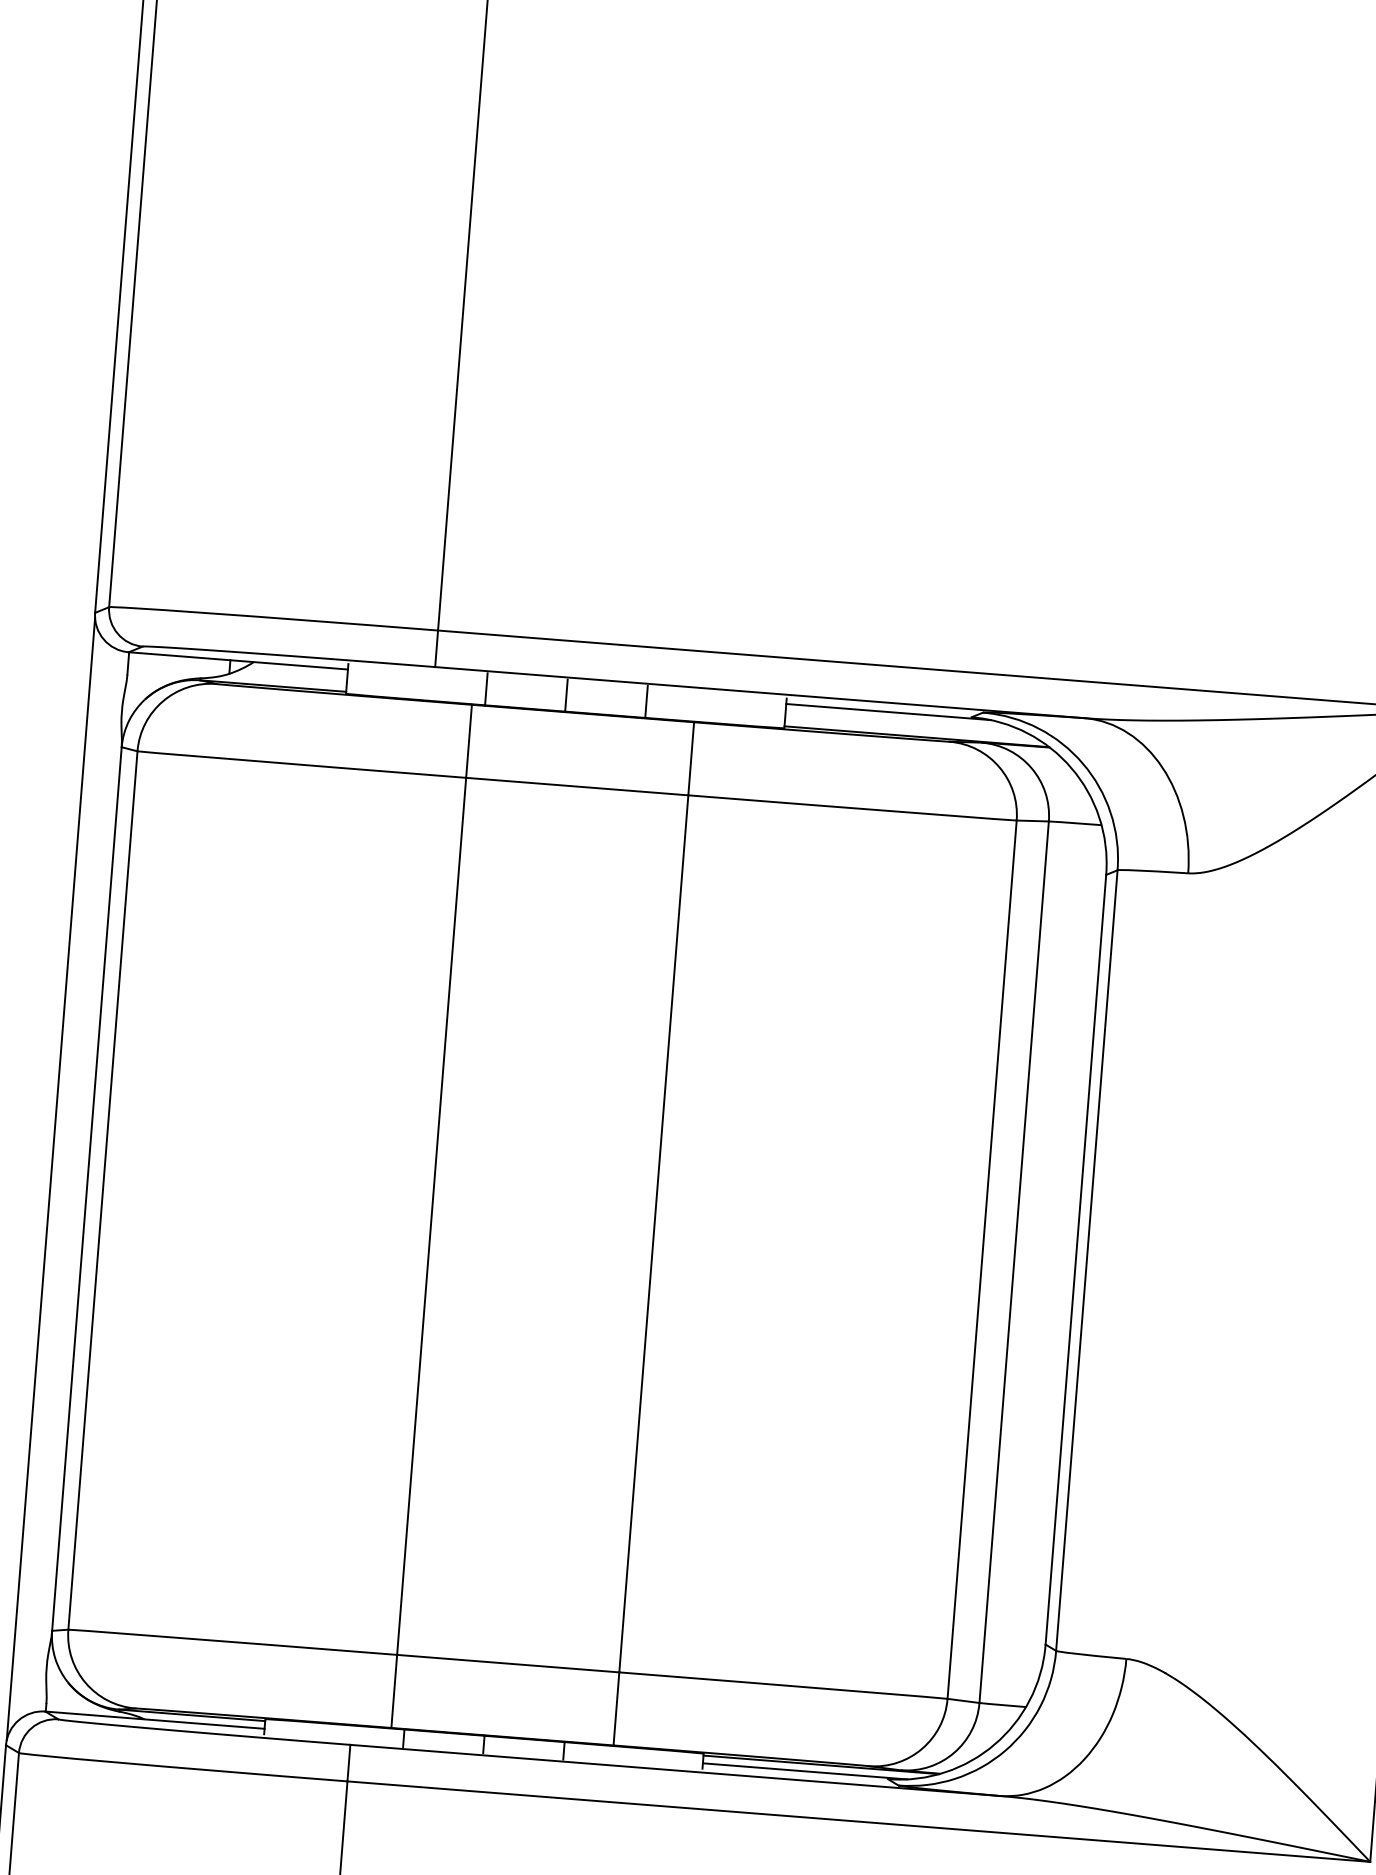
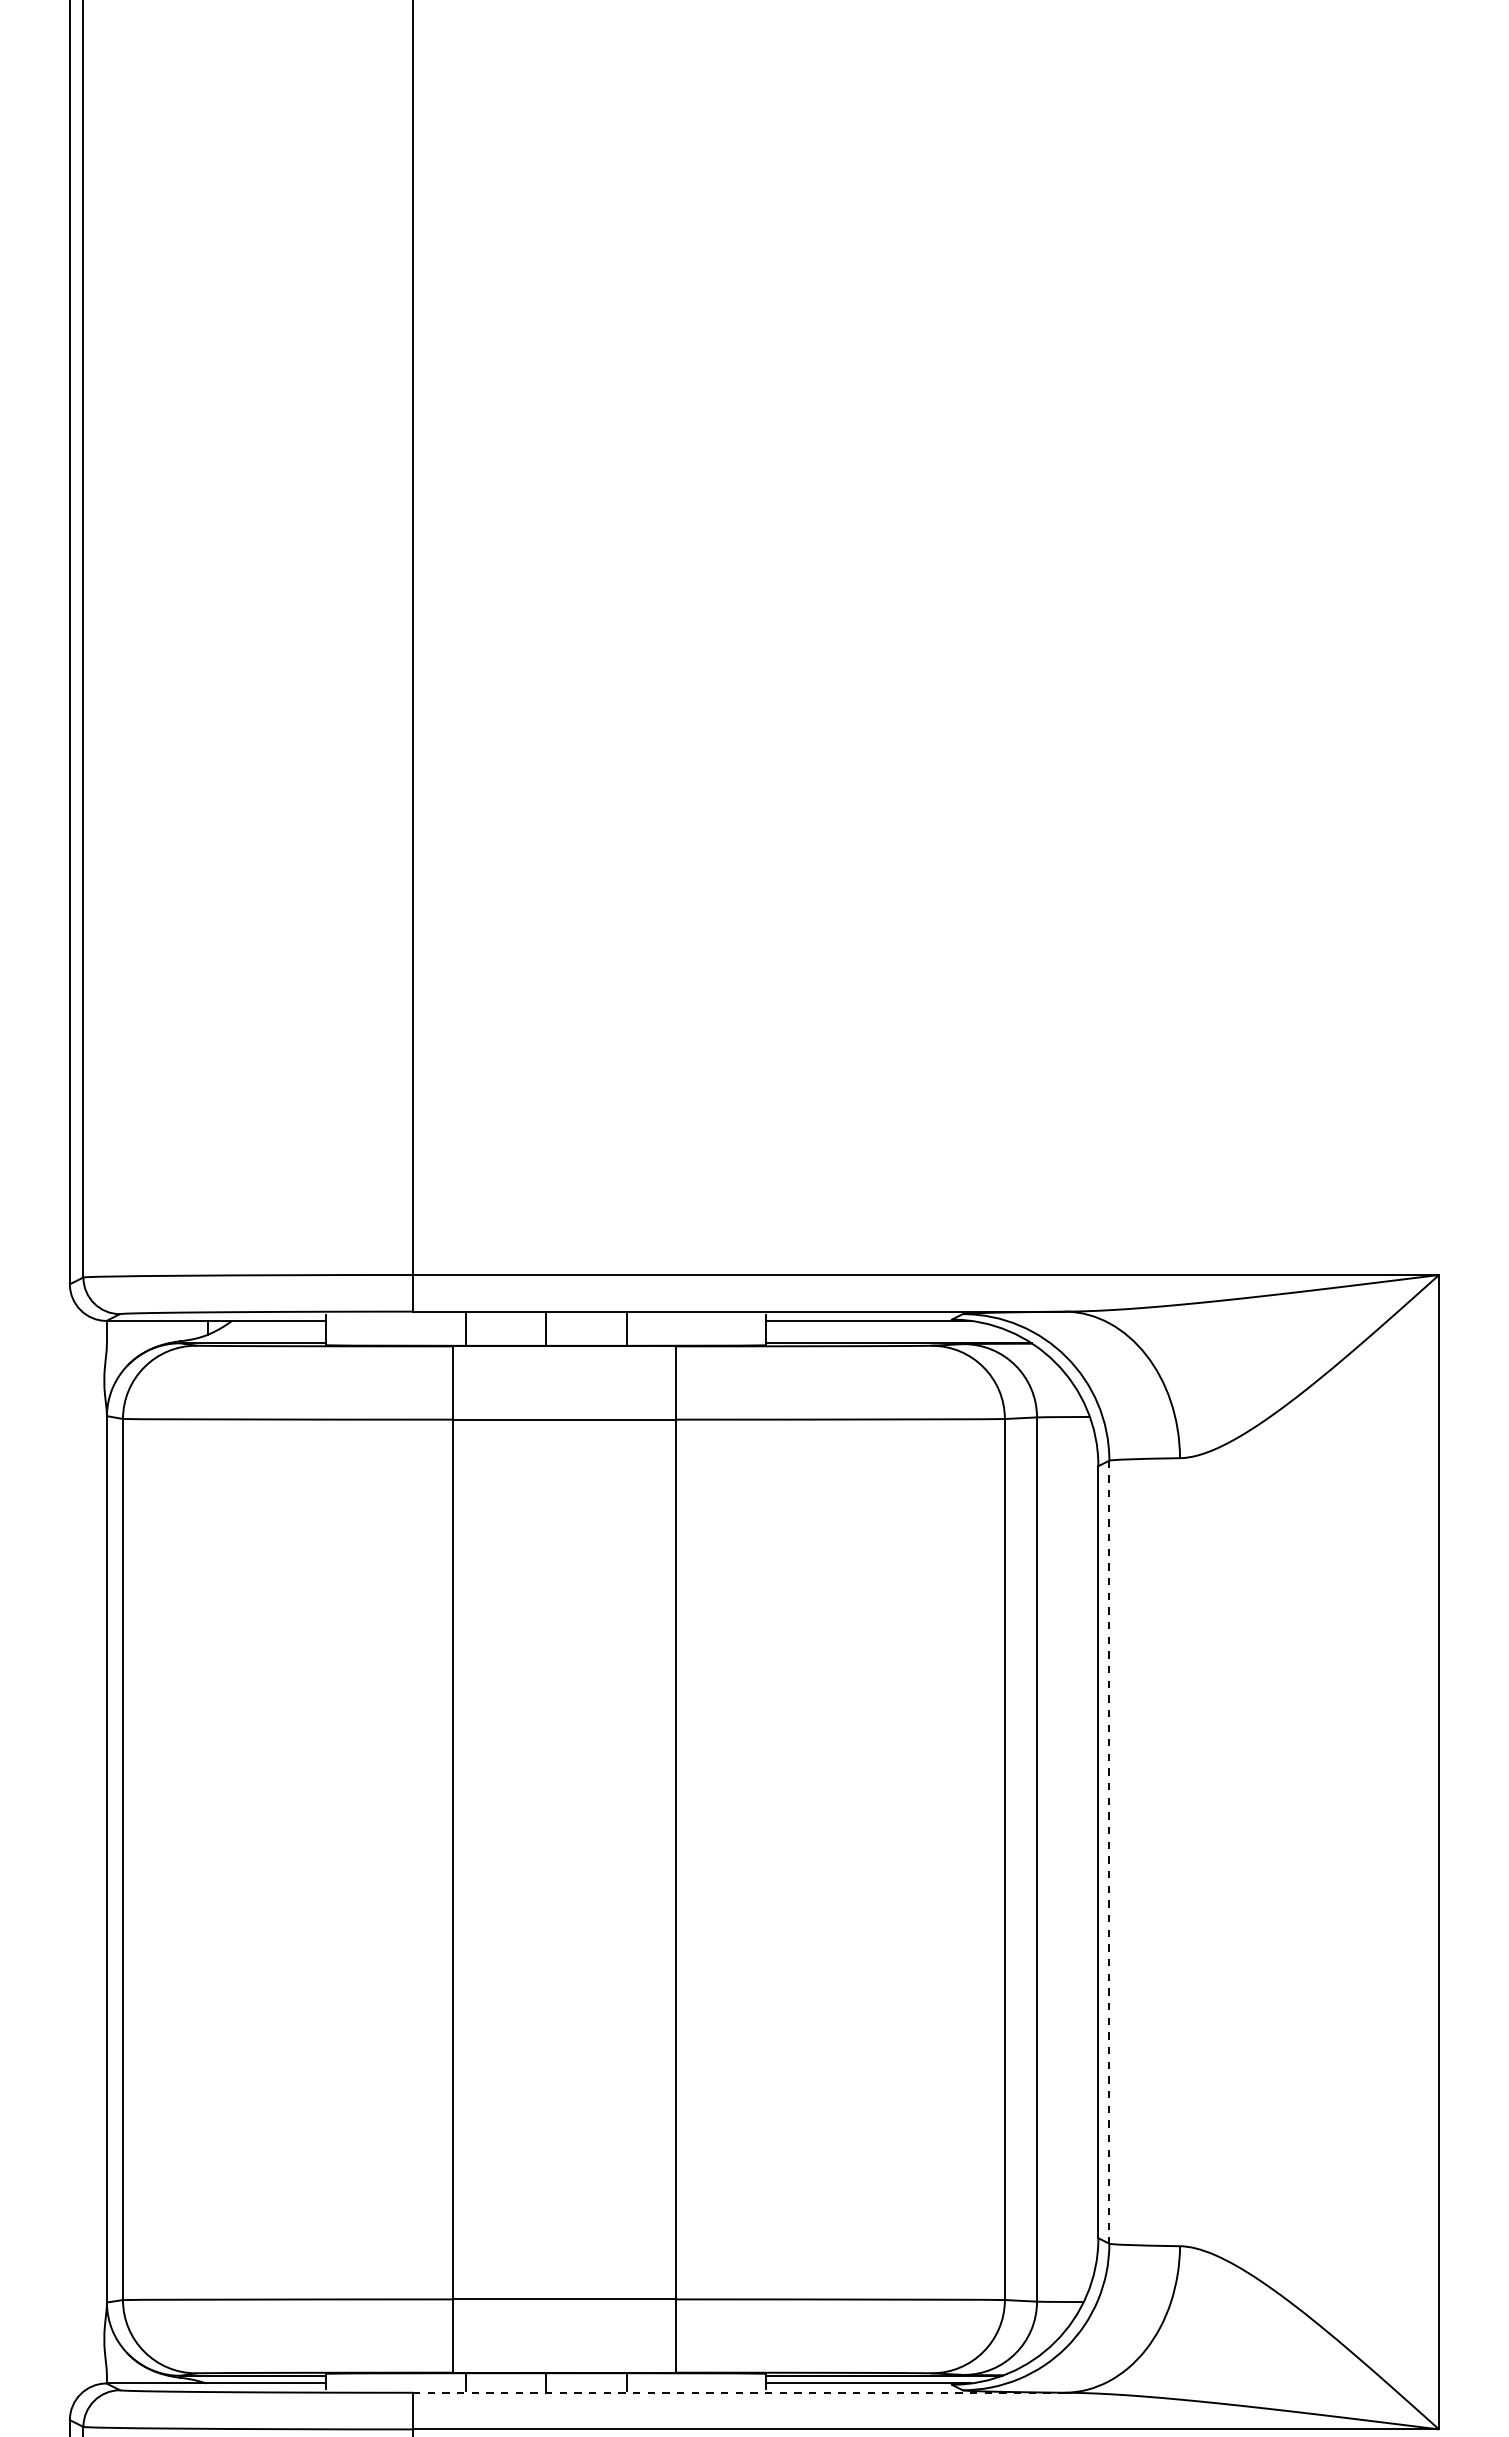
line: (51, 1178) -> (70, 1851), removed
line: (1086, 1260) -> (1109, 1852), solid -> dashed
line: (675, 1770) -> (739, 2392), solid -> dashed

